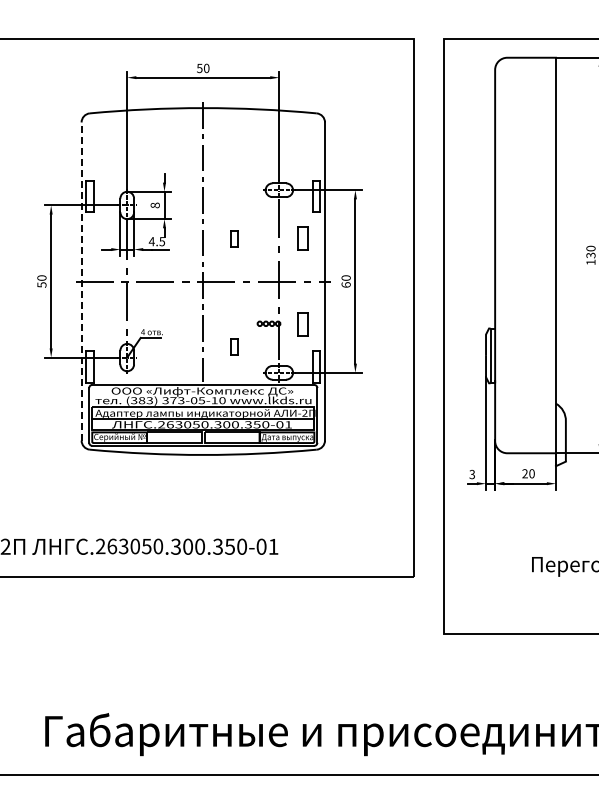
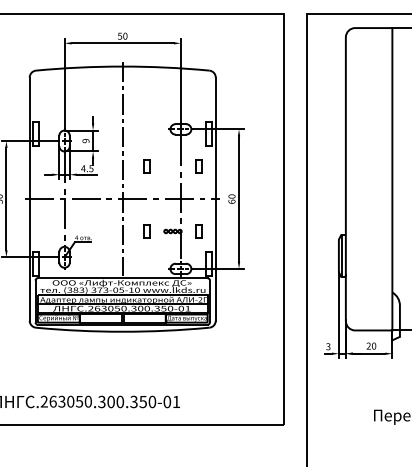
text: (154, 205) -> (85, 141), 8 -> 9
part: (303, 238) -> (199, 166), size x0.71
line: (81, 281) -> (29, 199), dashed -> solid
part: (303, 323) -> (199, 231), size x0.71
part: (234, 346) -> (146, 231), moved

